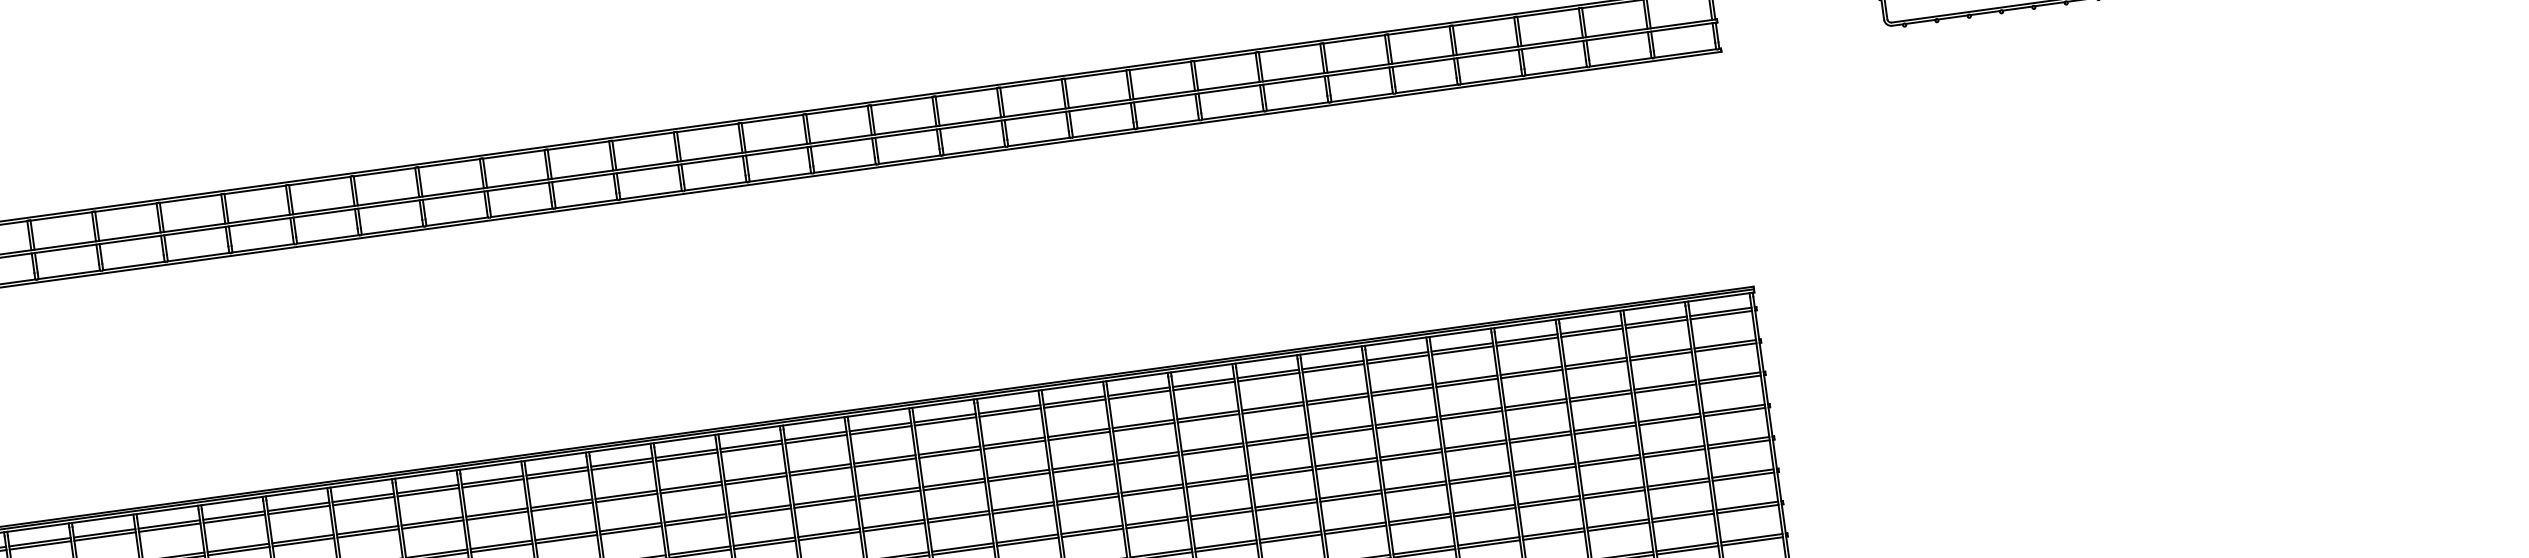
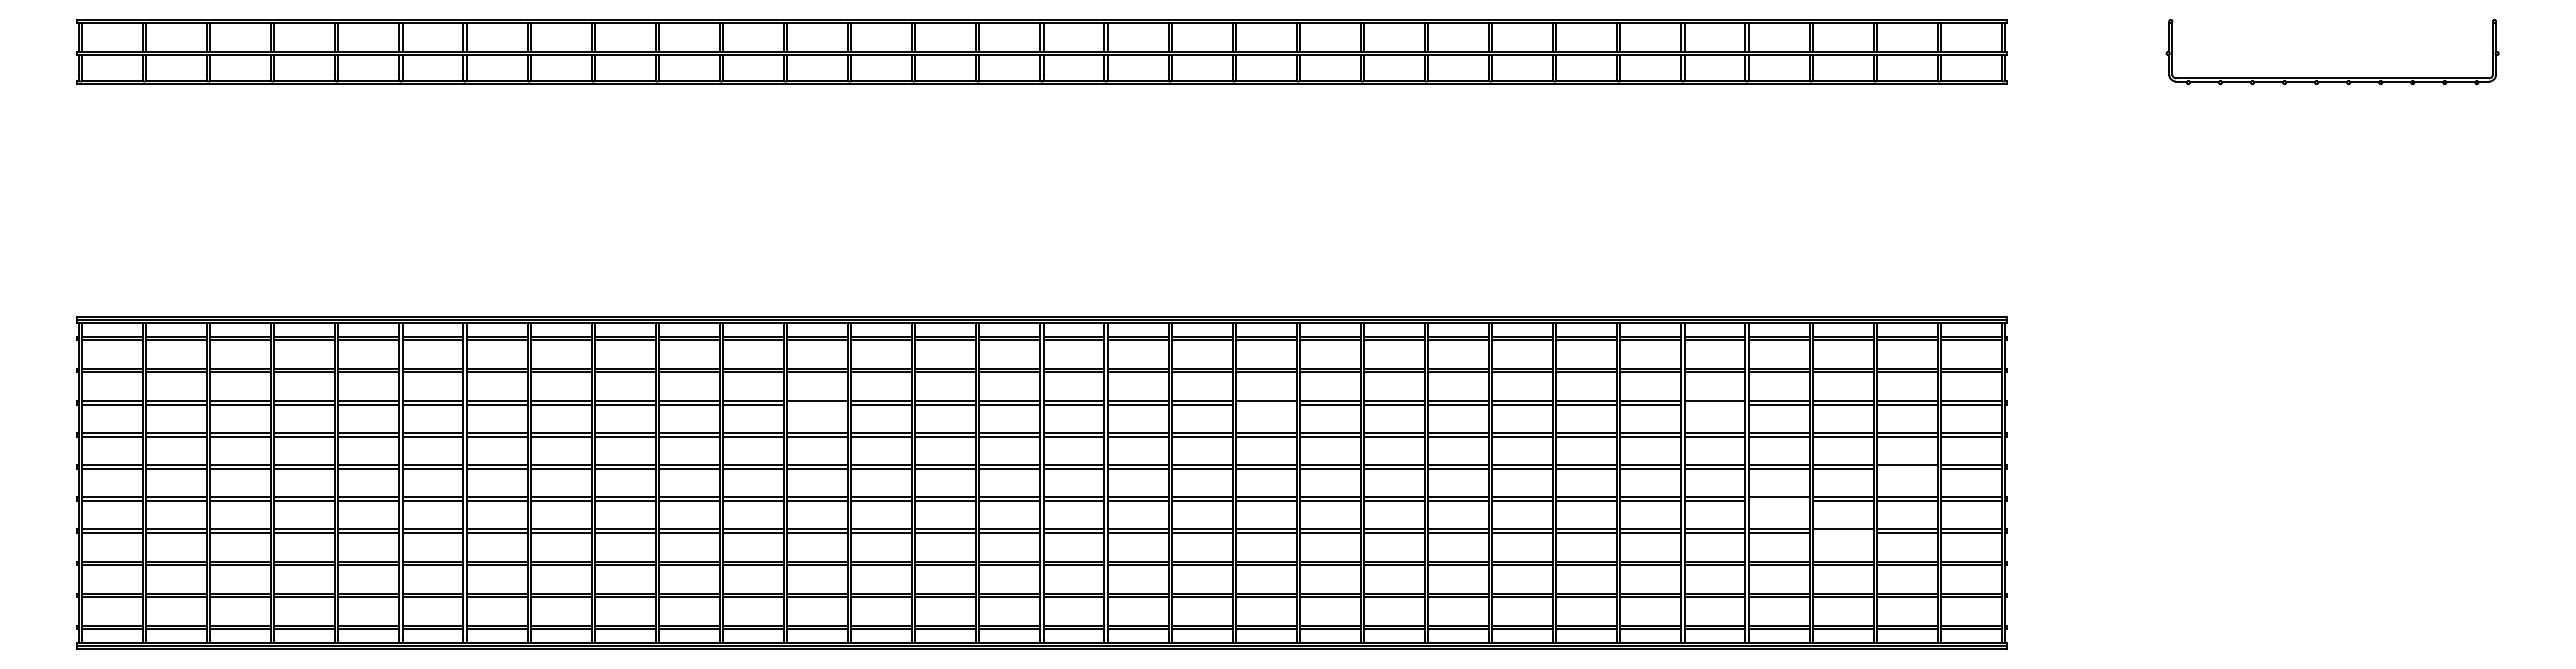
line: (1471, 415) -> (1714, 404), removed
line: (1673, 453) -> (1906, 468), removed
line: (1018, 477) -> (1265, 404), removed
line: (1548, 503) -> (1778, 500), removed
line: (1617, 526) -> (1842, 532), removed
line: (566, 539) -> (817, 404), removed

